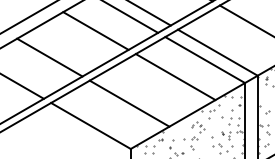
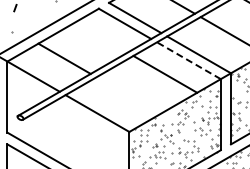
line: (95, 31) -> (101, 37), removed
line: (204, 59) -> (188, 60), solid -> dashed
line: (129, 103) -> (128, 95), removed

